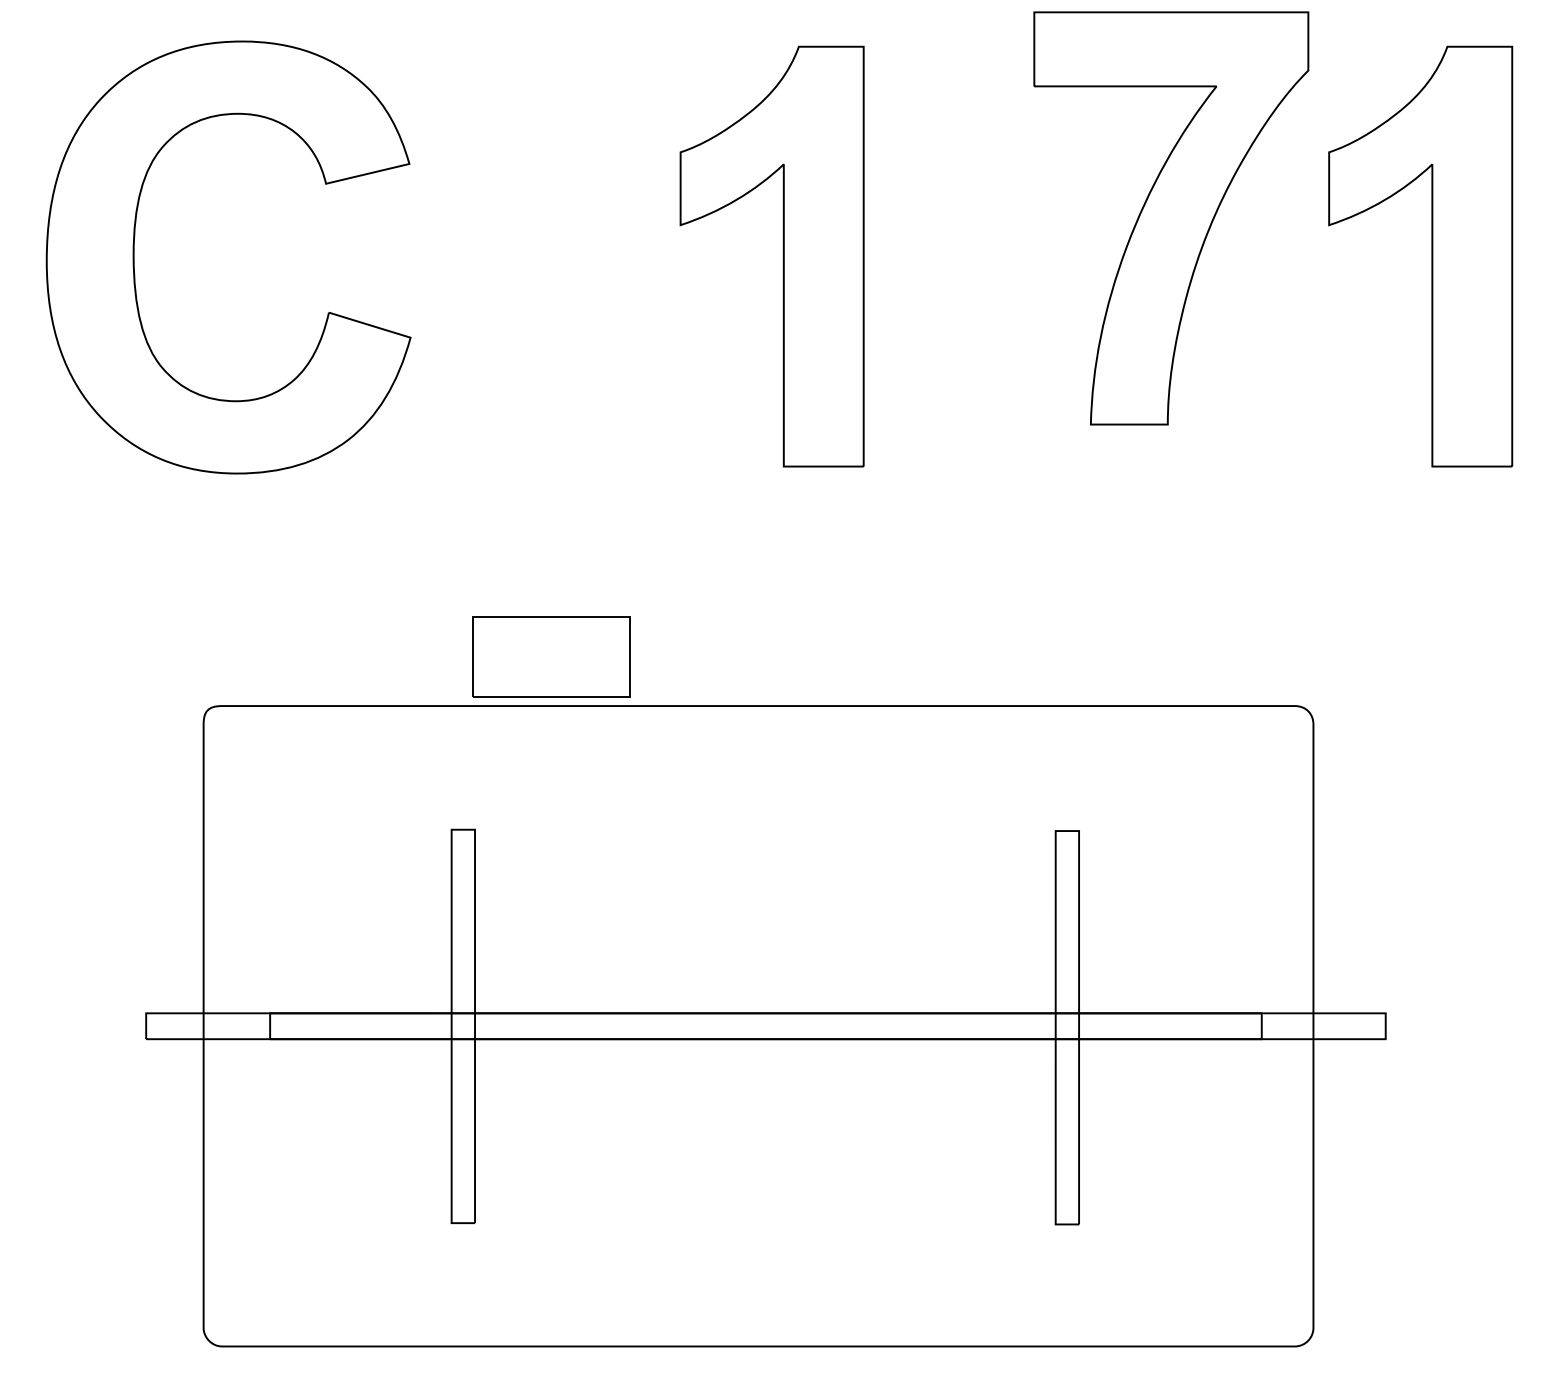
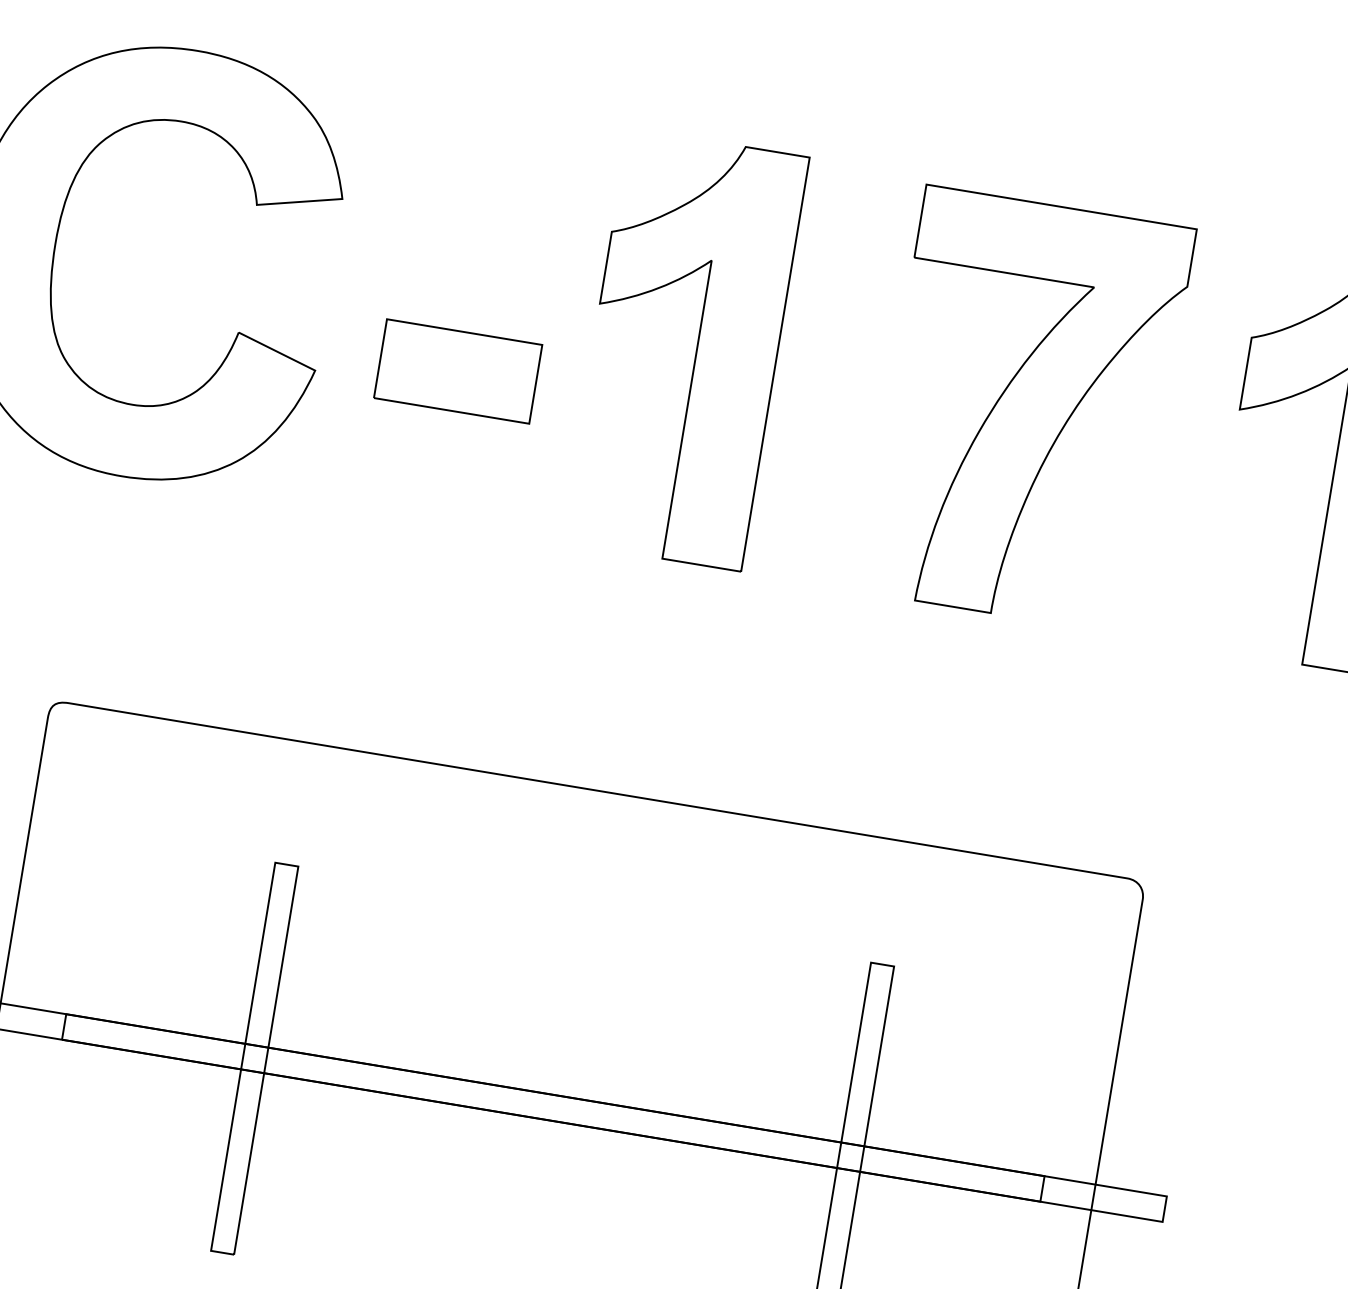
part: (1171, 218) -> (1028, 410), moved
part: (551, 656) -> (457, 370), moved

